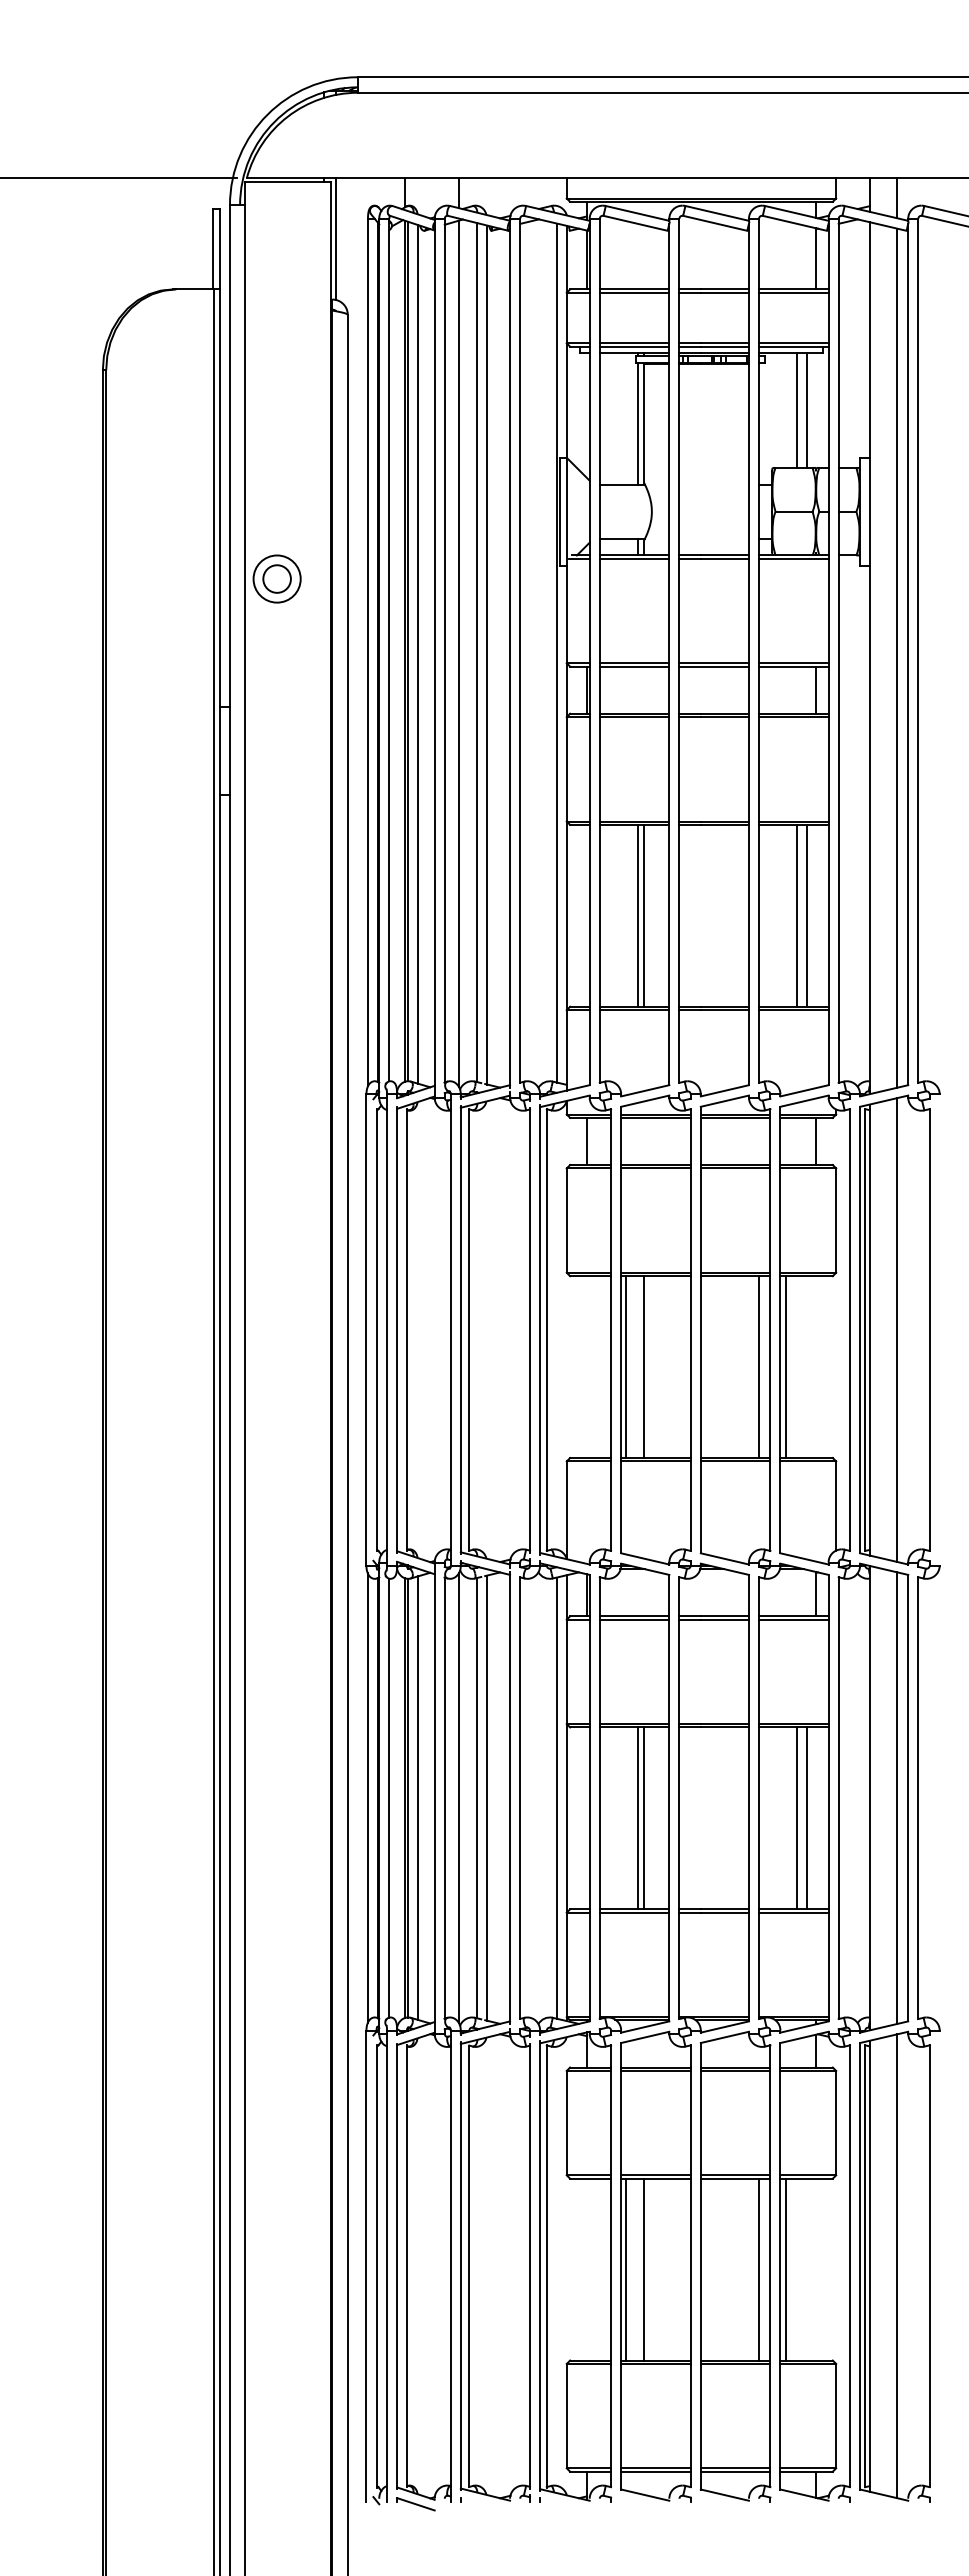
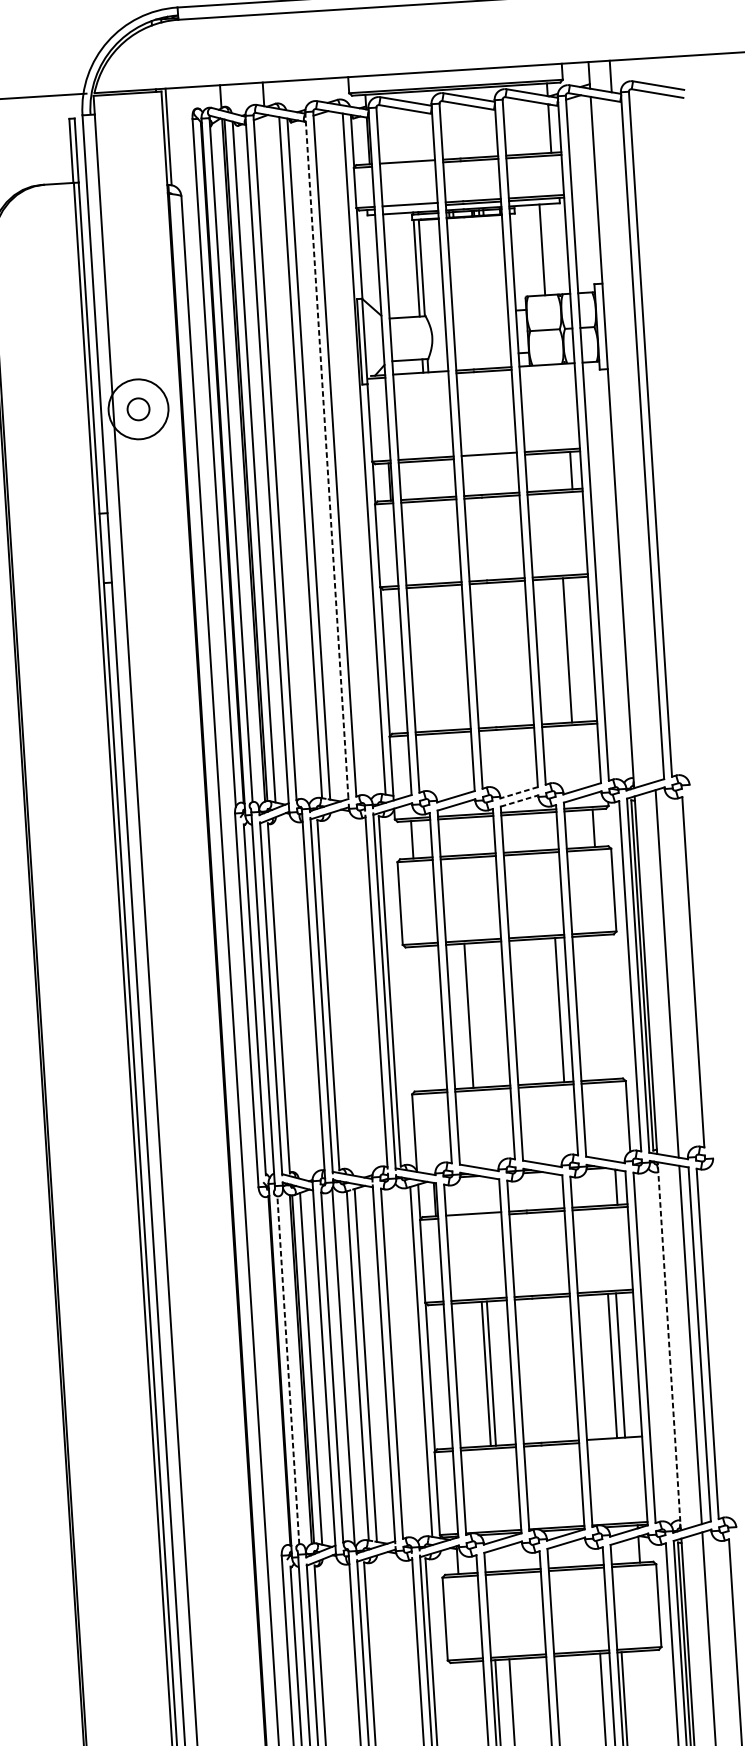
line: (634, 292) -> (407, 164), removed
line: (634, 346) -> (410, 207), removed
line: (807, 410) -> (550, 249), removed
line: (634, 558) -> (420, 375), removed
line: (793, 558) -> (546, 367), removed
circle: (276, 578) -> (138, 408), size x1.6
line: (458, 653) -> (286, 459), removed
line: (510, 653) -> (327, 456), solid -> dashed
line: (896, 657) -> (633, 440), removed
line: (713, 666) -> (488, 456), removed
line: (637, 915) -> (441, 658), removed
line: (644, 915) -> (446, 657), removed
line: (807, 915) -> (575, 649), removed
line: (724, 1090) -> (518, 792), solid -> dashed
line: (724, 1101) -> (519, 801), solid -> dashed
line: (626, 1367) -> (454, 1017), removed
line: (785, 1367) -> (580, 1009), removed
line: (634, 1619) -> (473, 1216), removed
line: (367, 1797) -> (270, 1370), removed
line: (389, 1797) -> (288, 1369), solid -> dashed
line: (869, 1797) -> (668, 1345), solid -> dashed
line: (793, 1912) -> (614, 1440), removed

